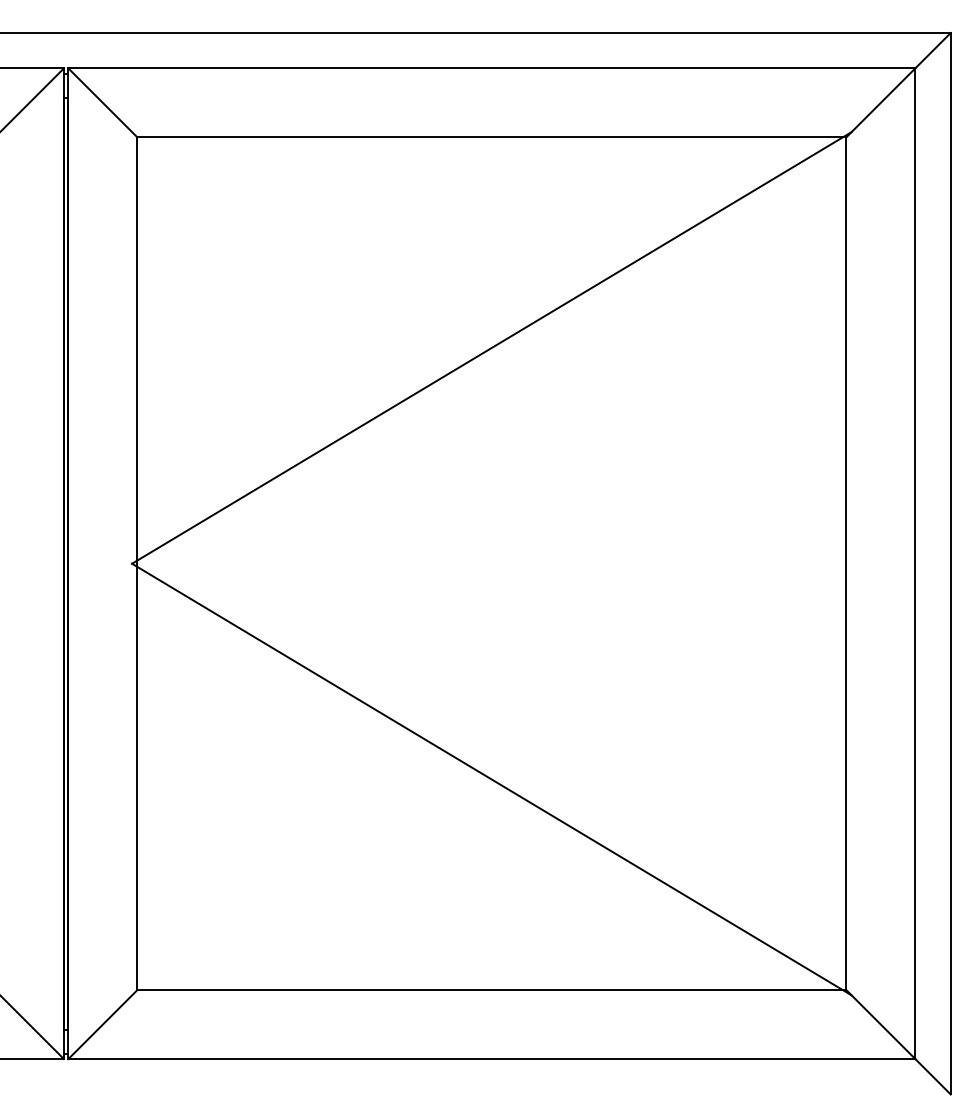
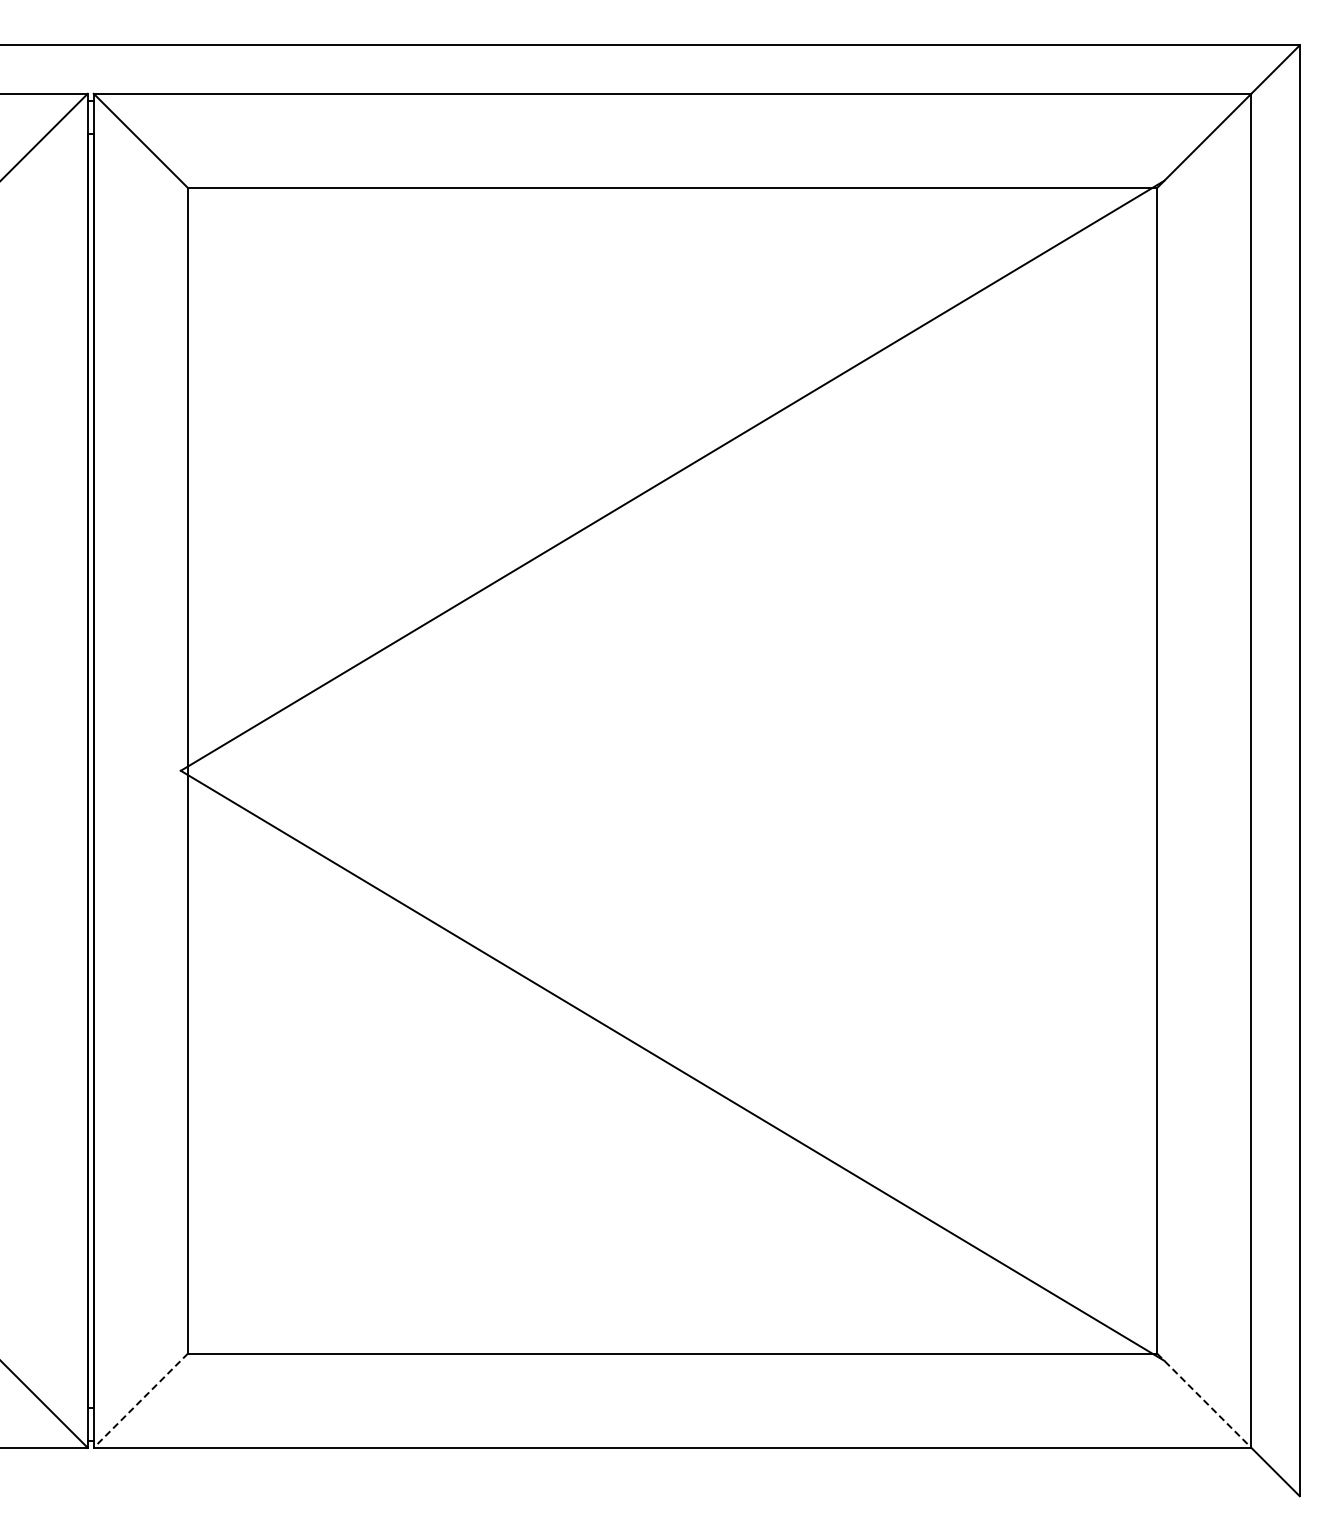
line: (102, 1024) -> (140, 1400), solid -> dashed
line: (881, 1024) -> (1204, 1400), solid -> dashed

